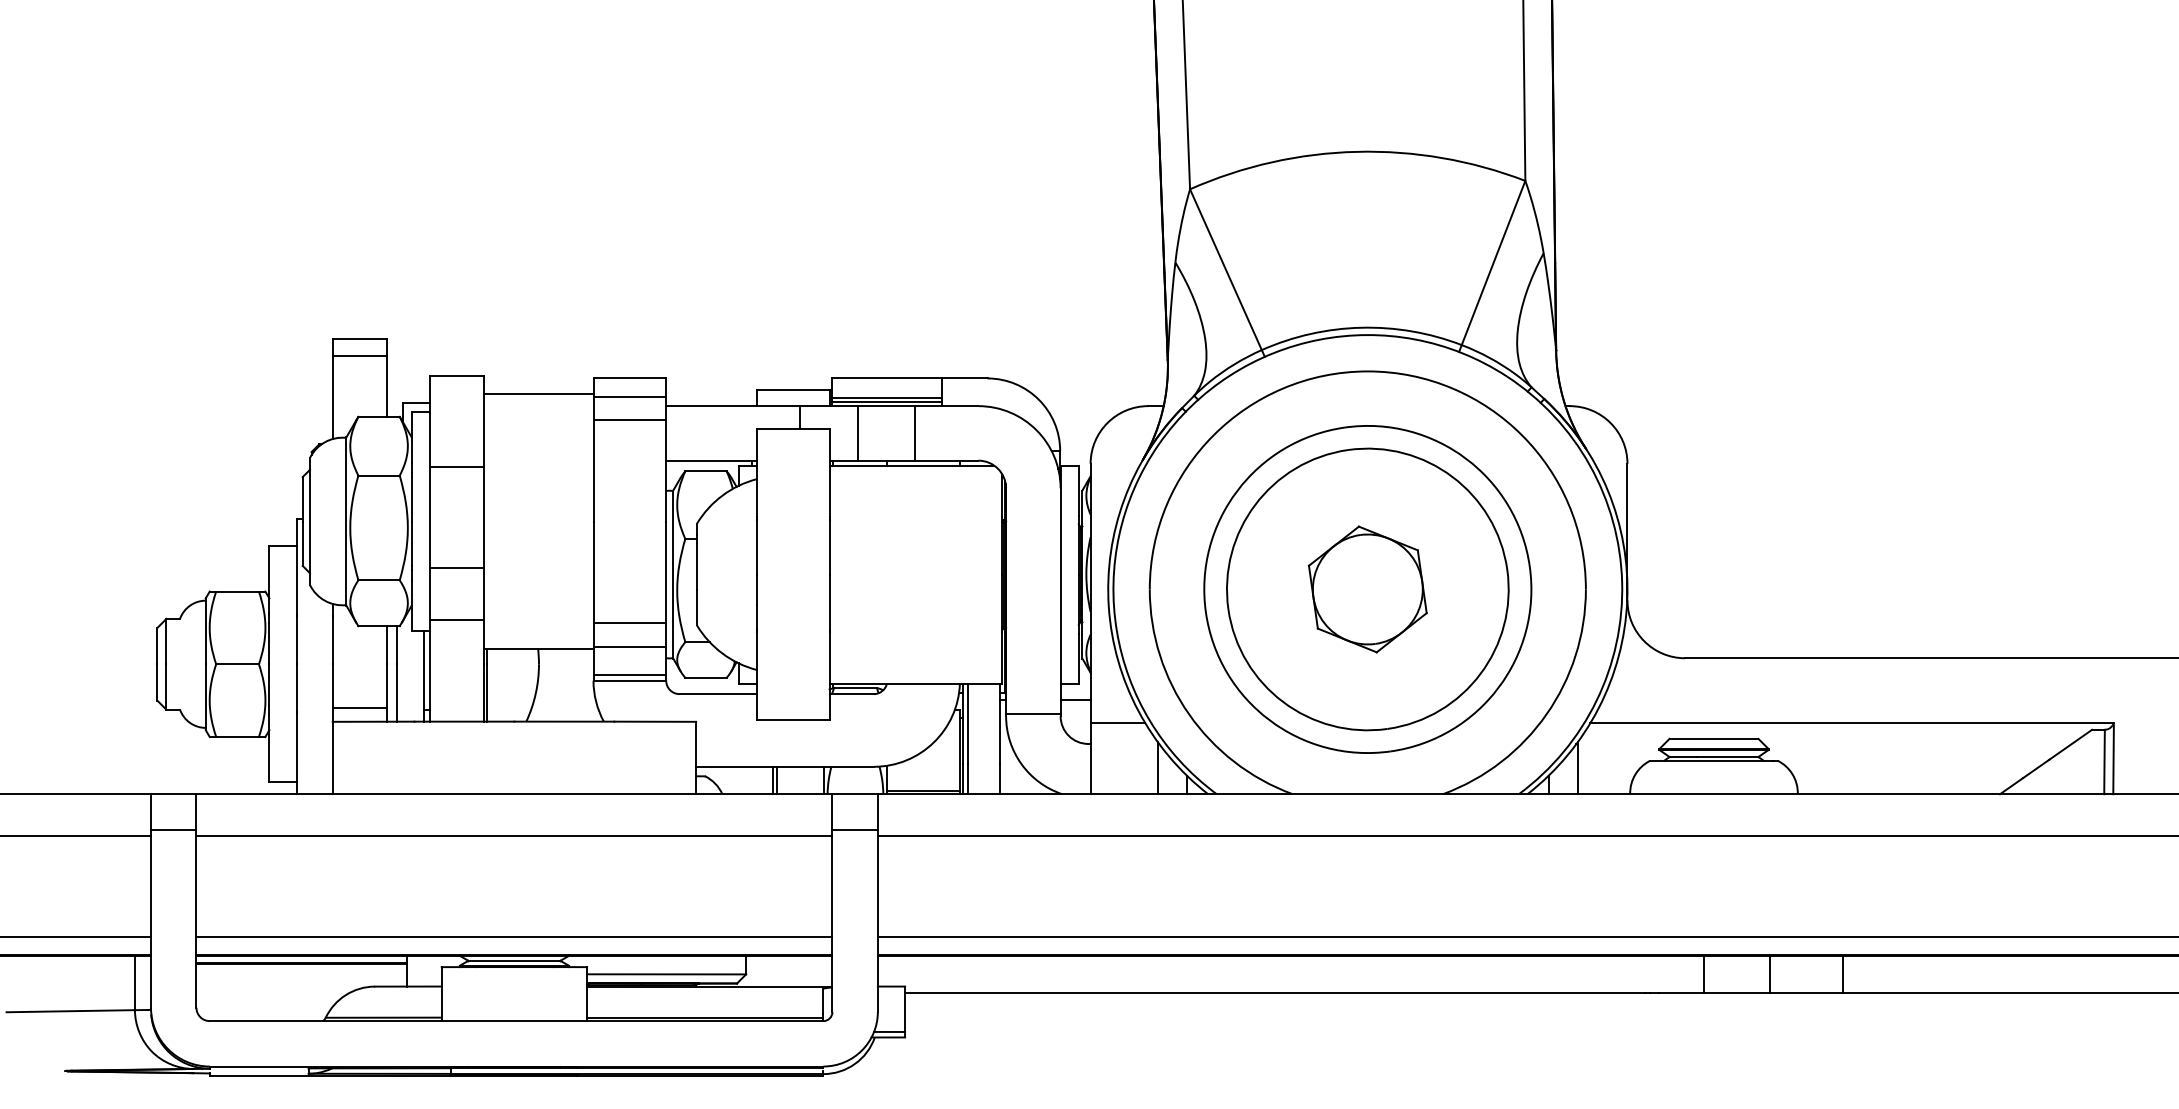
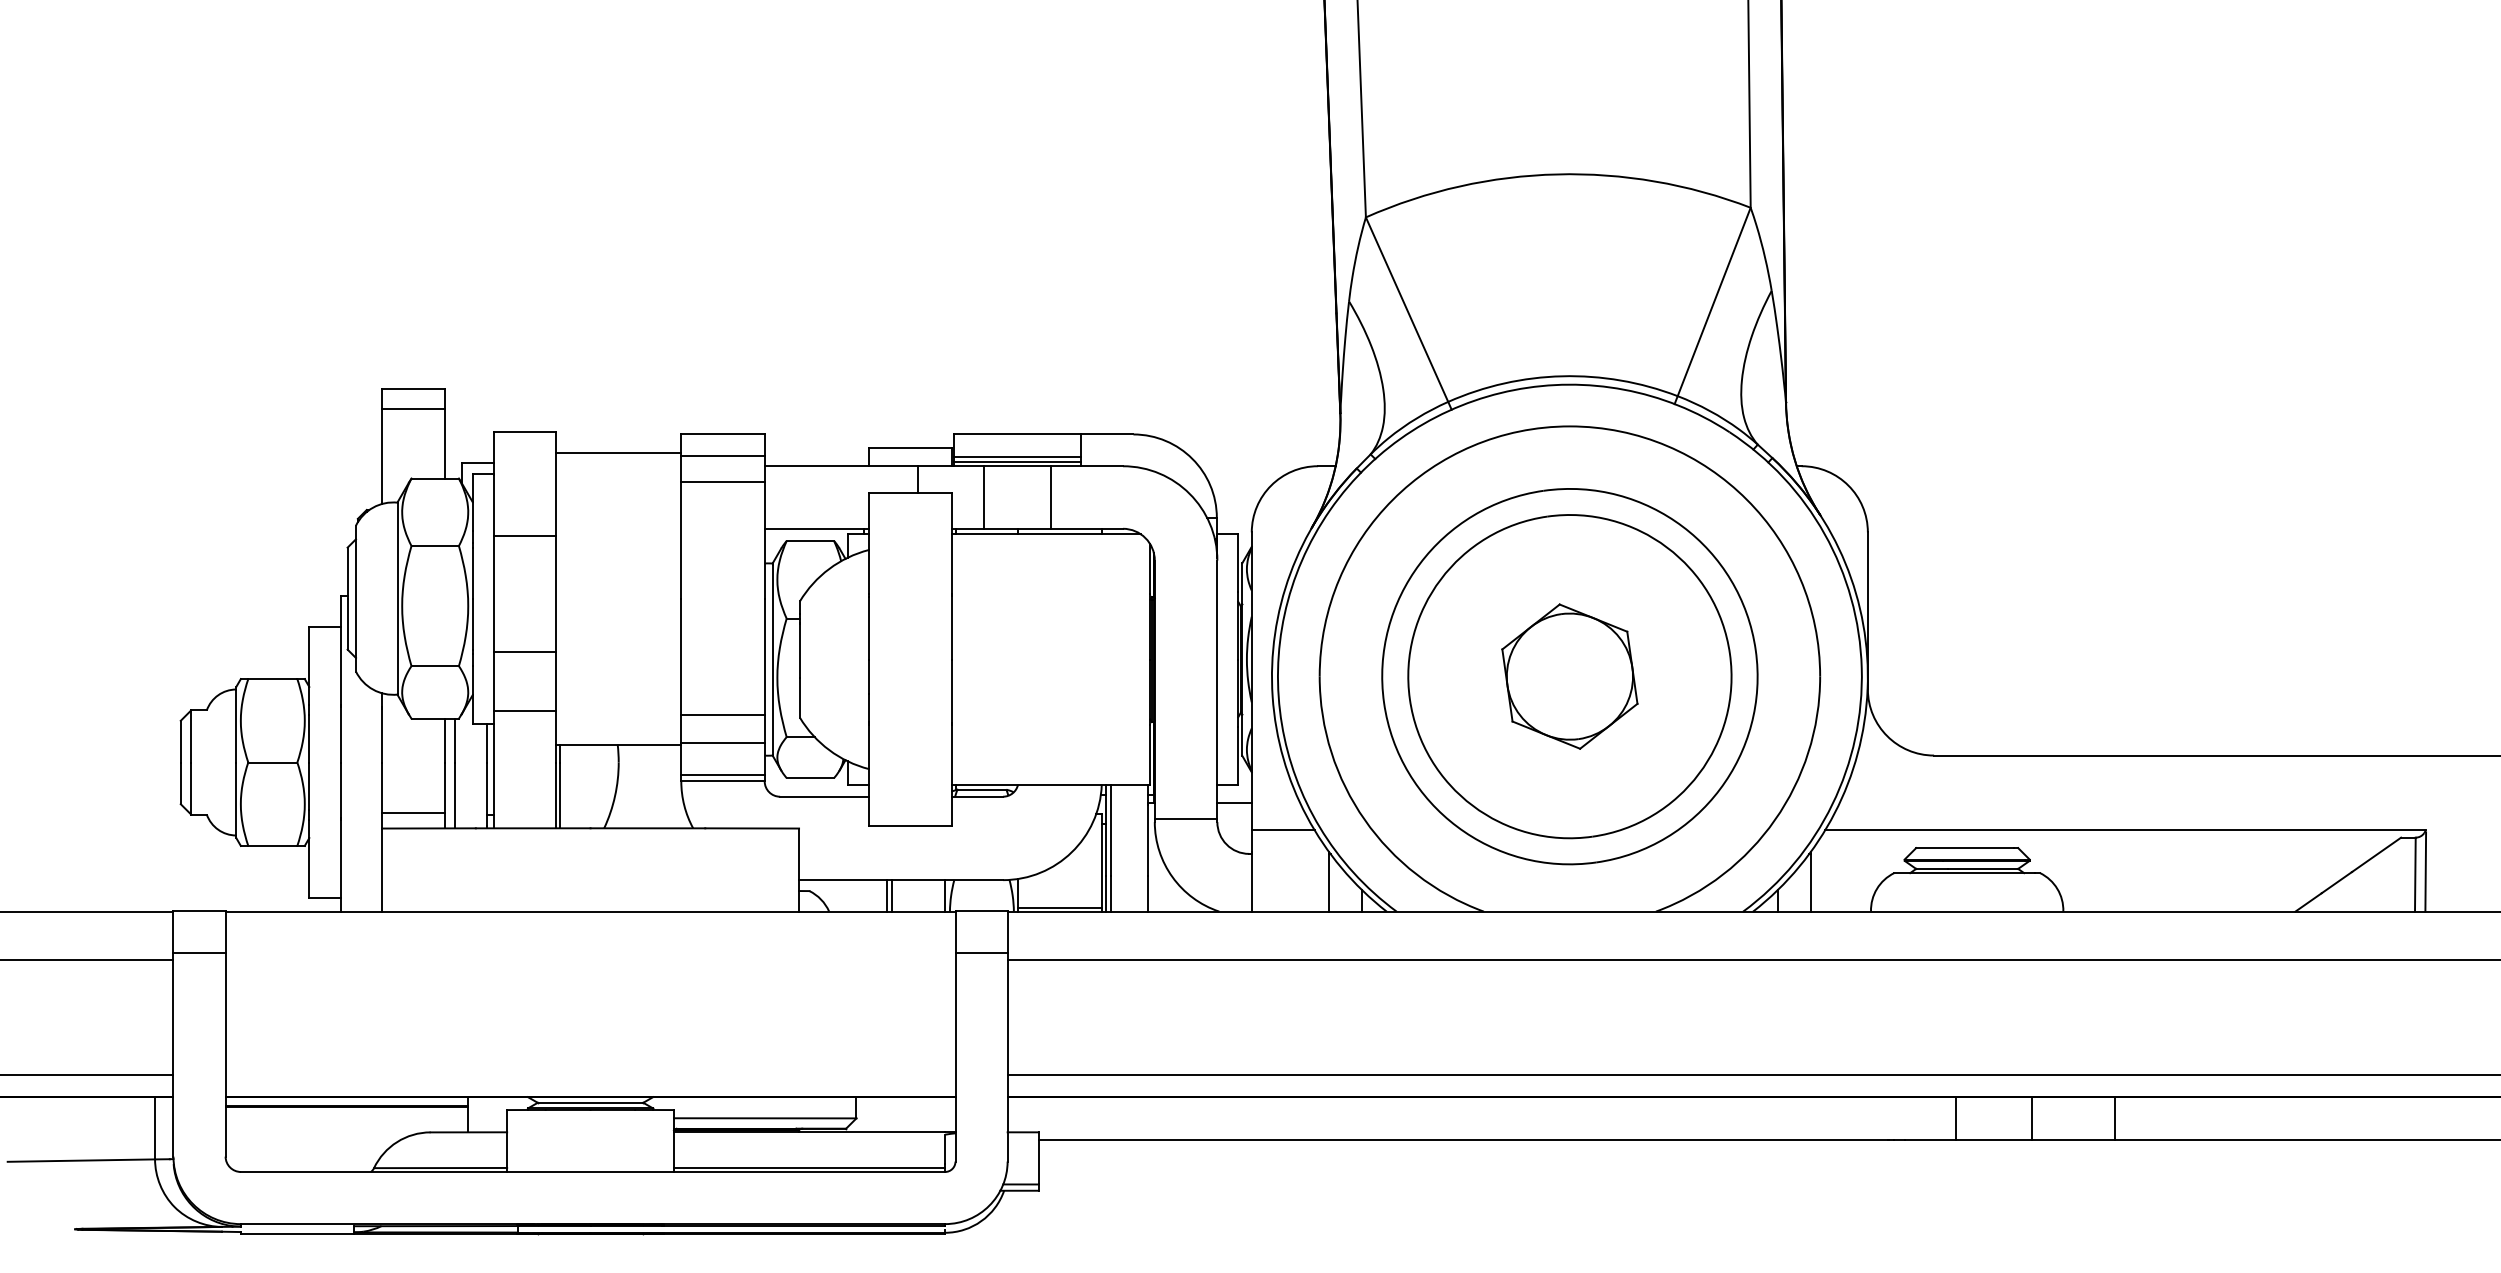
line: (514, 836) -> (590, 960), removed
line: (514, 936) -> (590, 1074), removed

